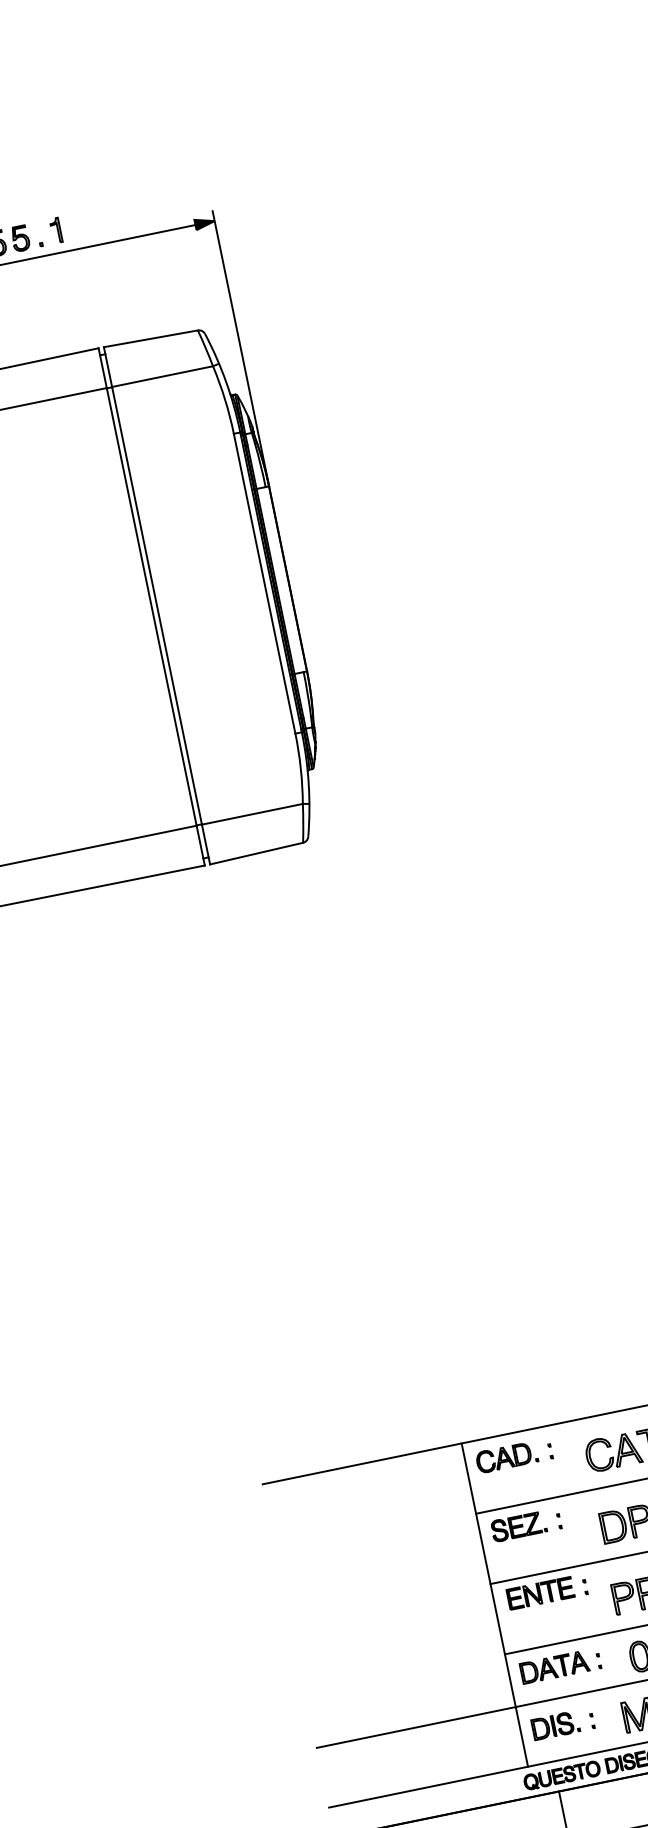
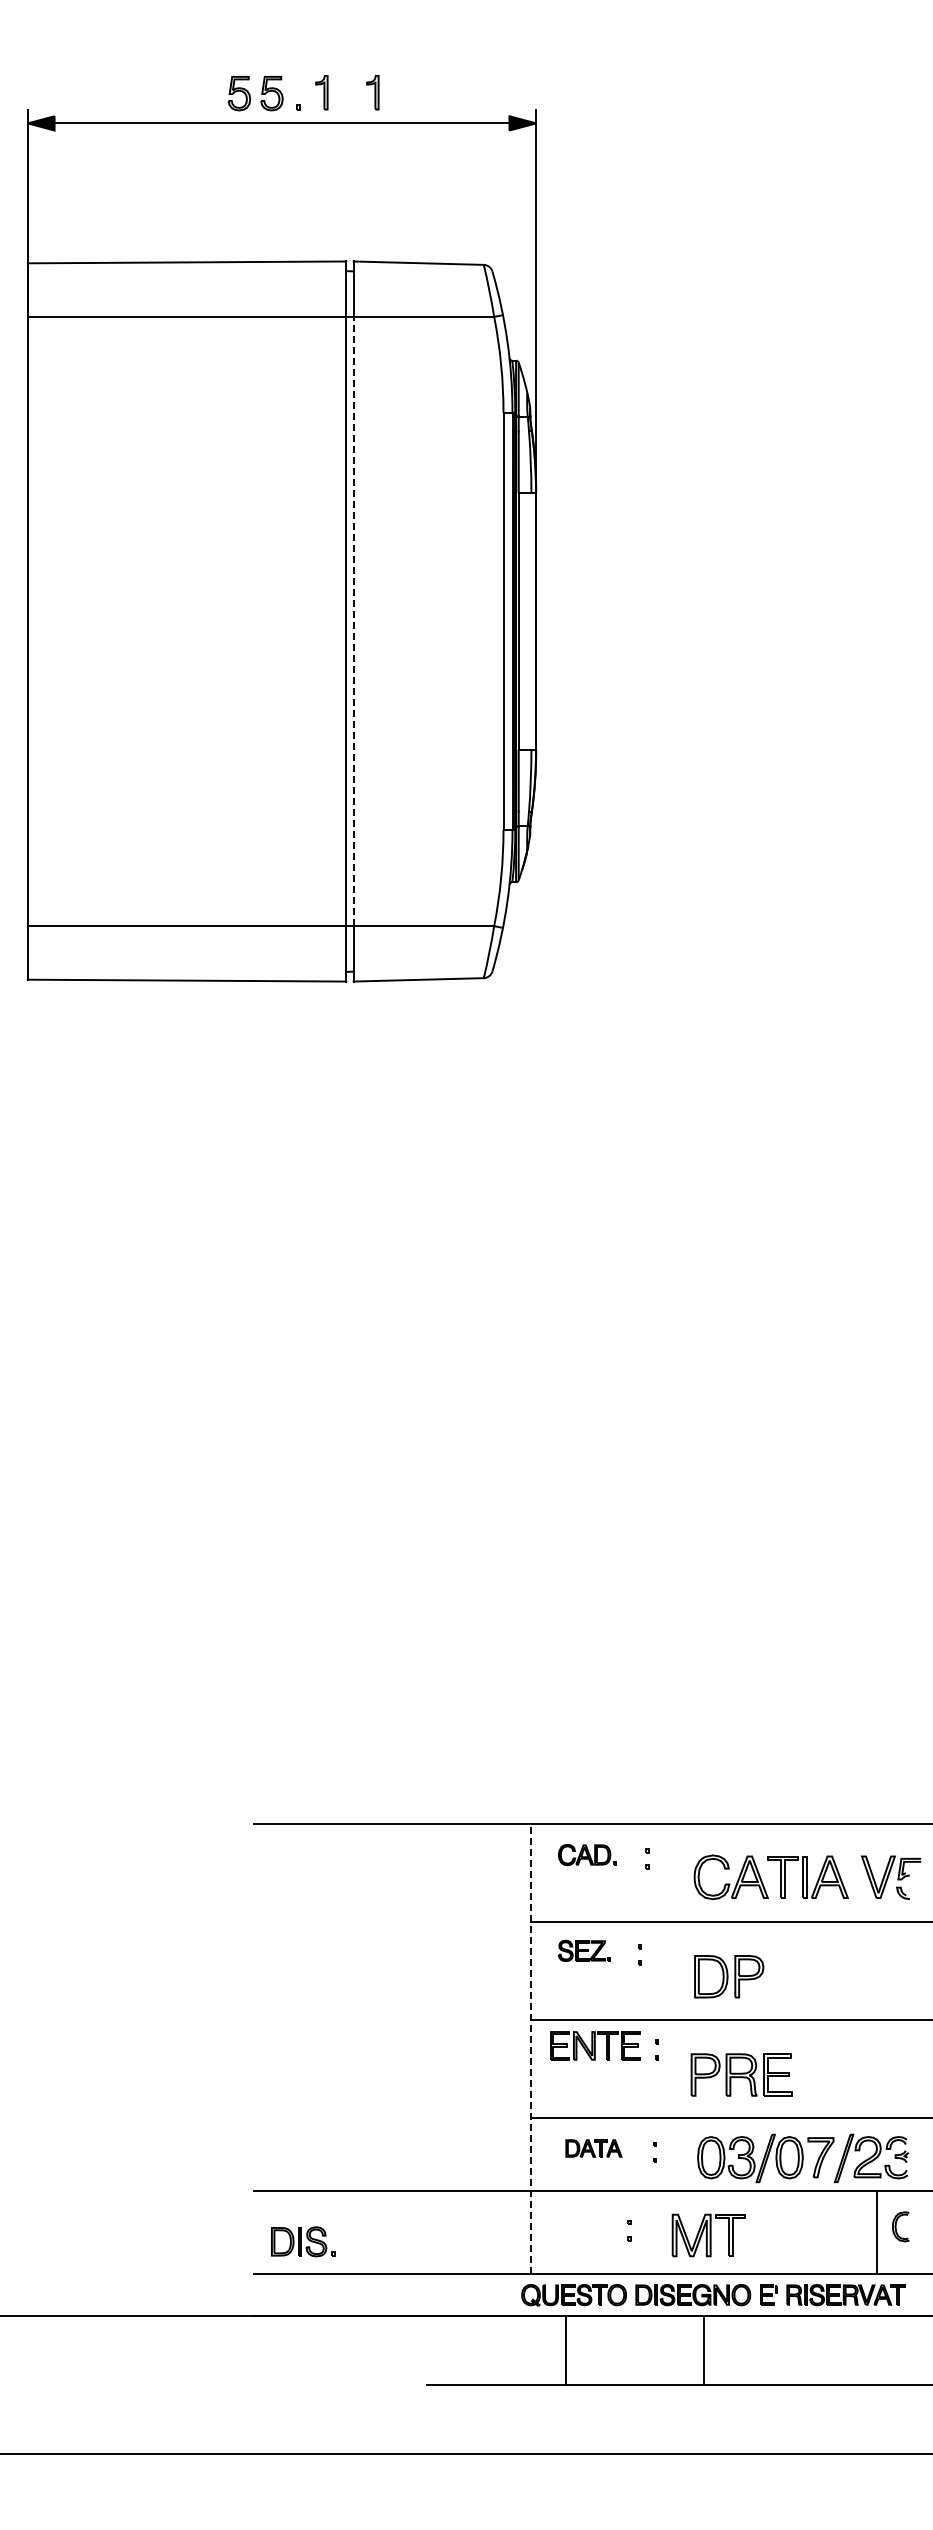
part: (92, 223) -> (372, 92), added
line: (156, 605) -> (353, 621), solid -> dashed
part: (506, 1457) -> (587, 1854), size x0.7
part: (518, 1526) -> (584, 1950), size x0.7
line: (494, 1604) -> (530, 2048), solid -> dashed
part: (554, 1667) -> (593, 2148), size x0.6
part: (555, 1725) -> (303, 2241), moved

